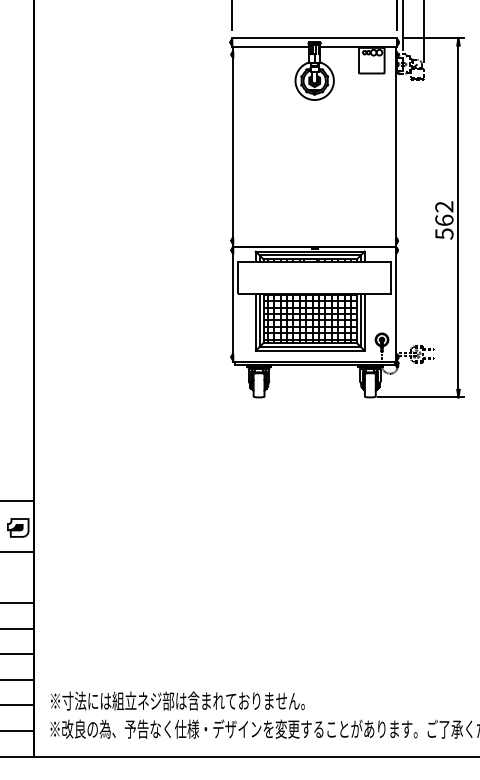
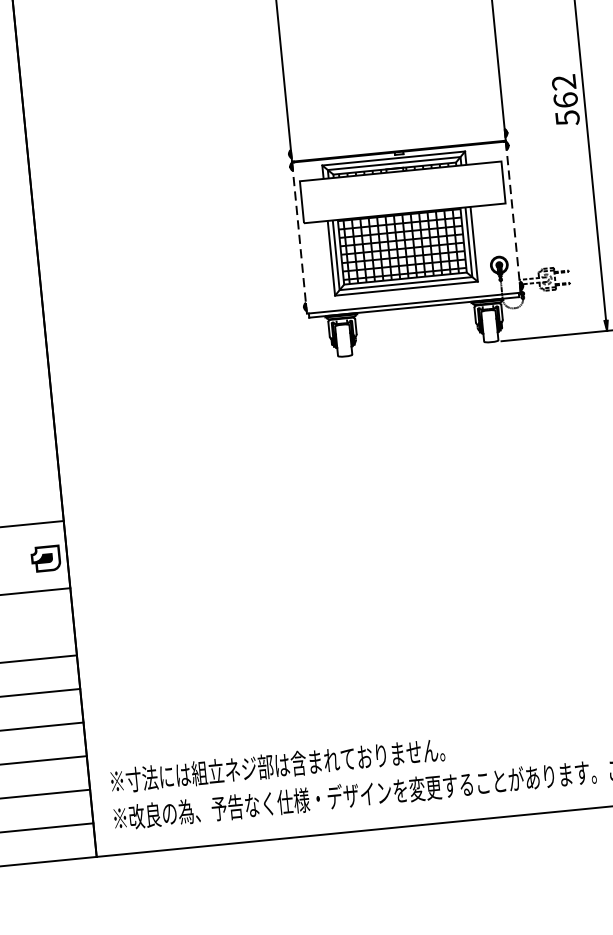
line: (233, 304) -> (299, 237), solid -> dashed
line: (396, 304) -> (513, 216), solid -> dashed

